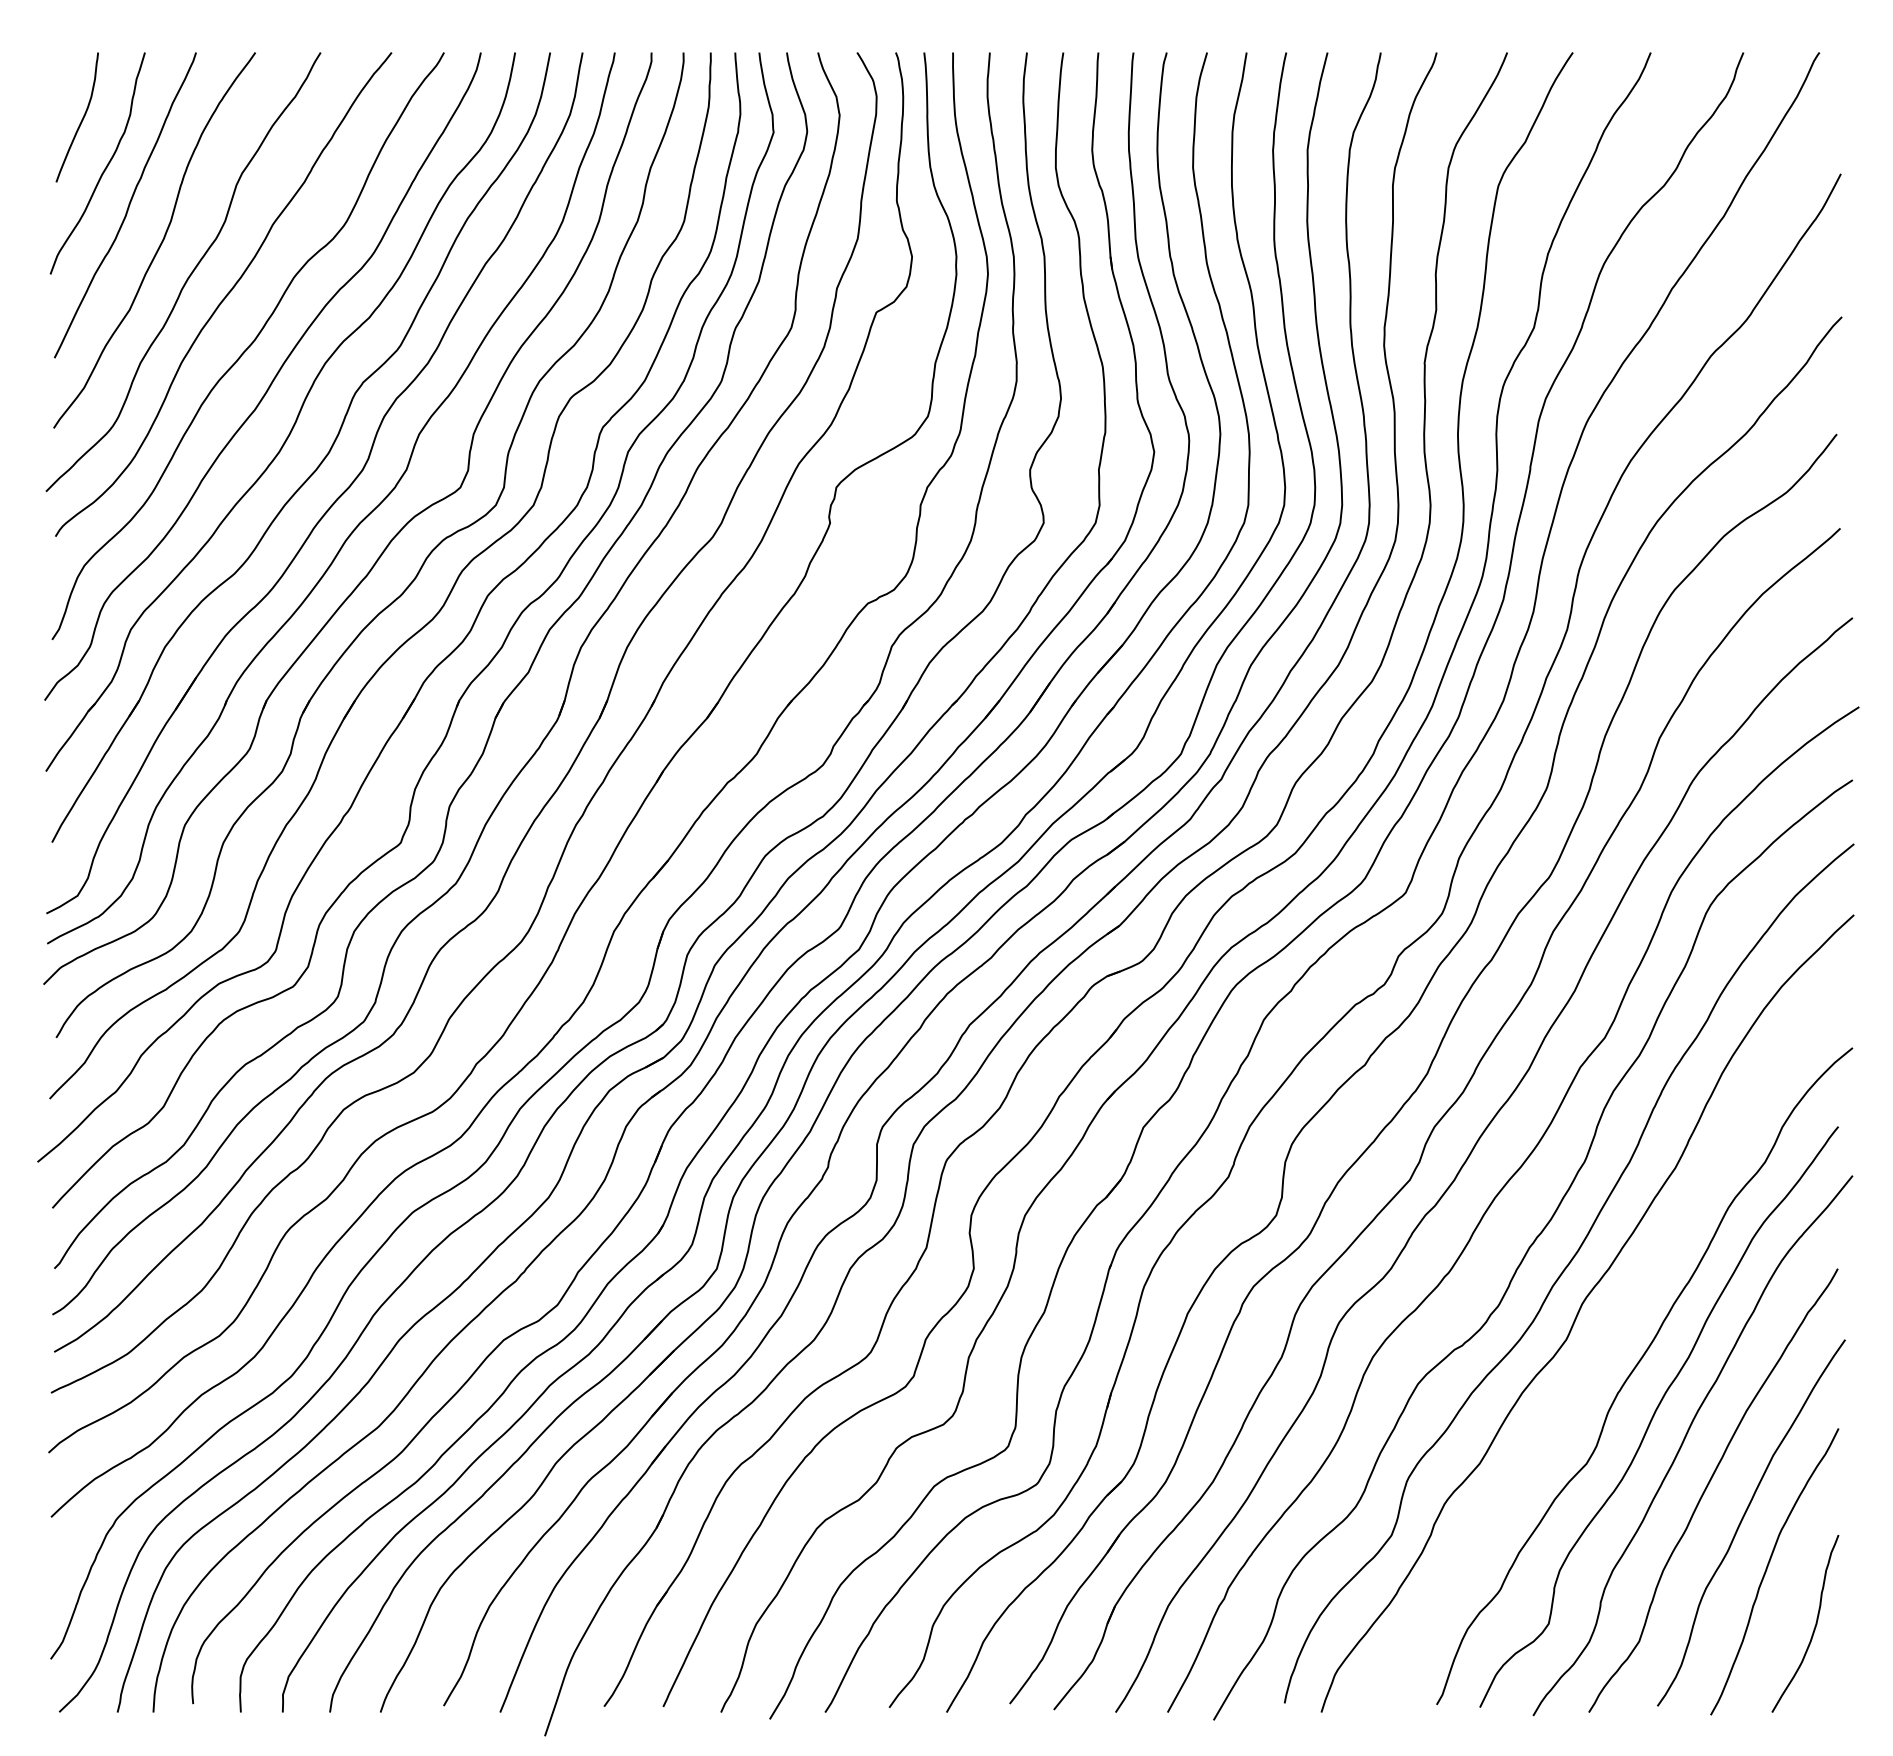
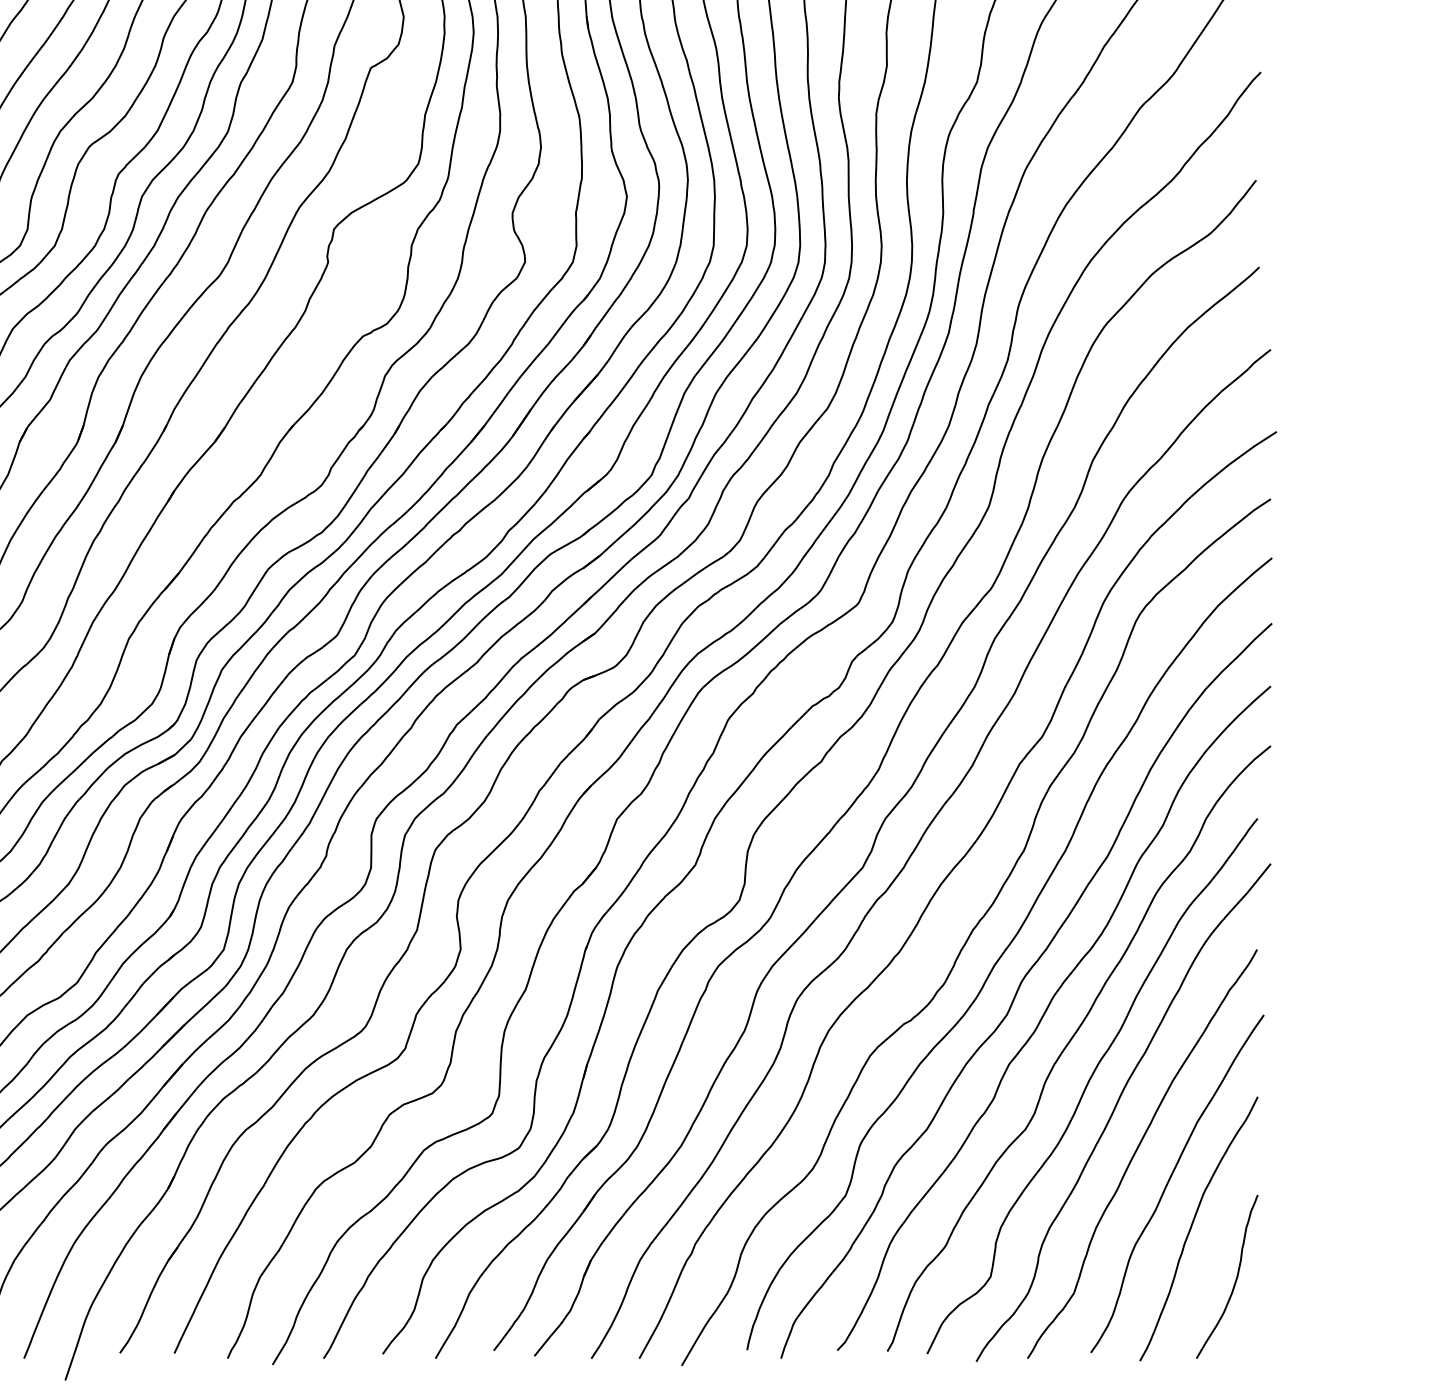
curve: (1608, 1338) -> (1045, 1013), added

